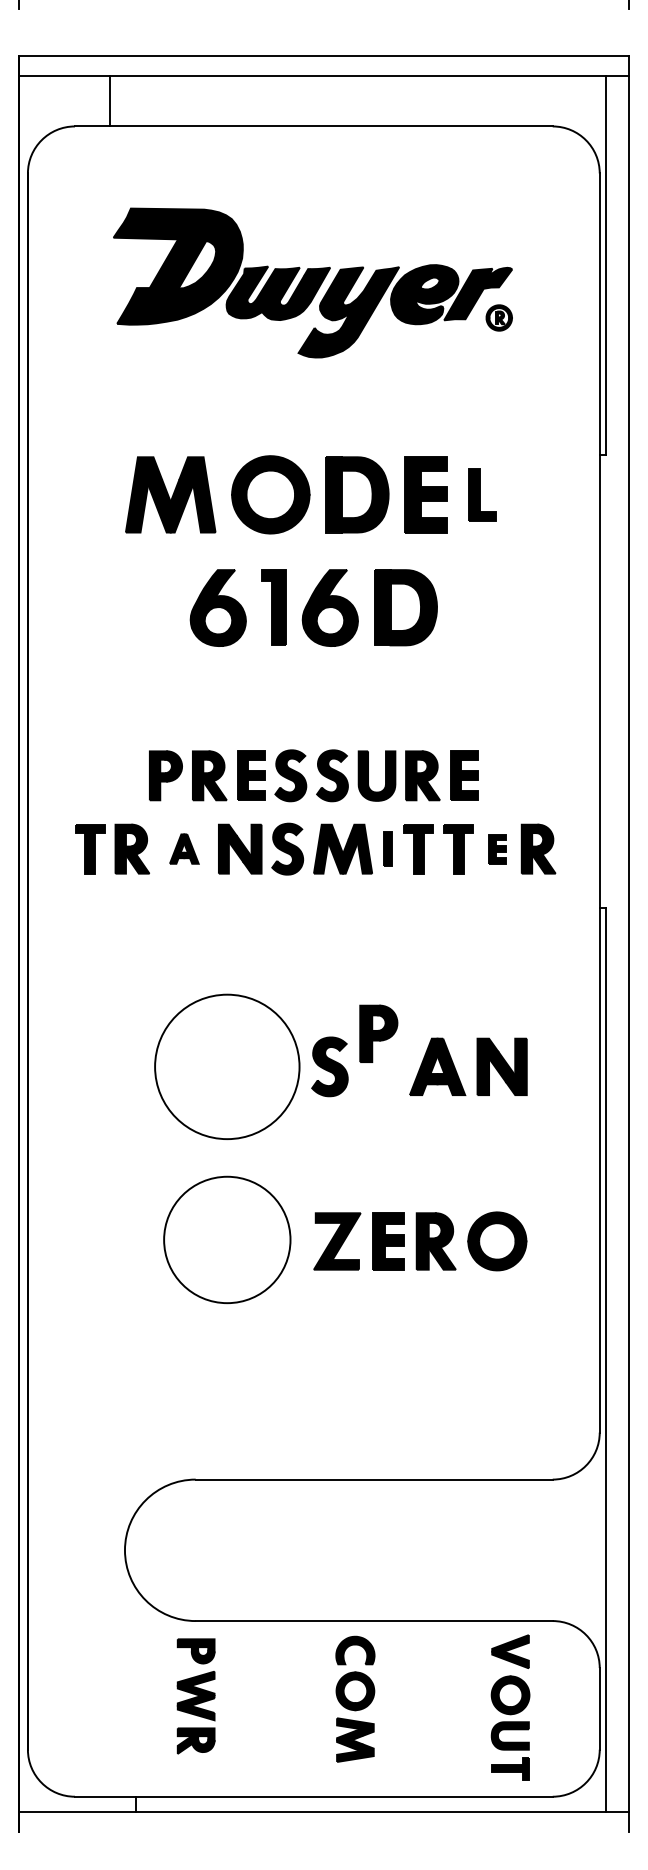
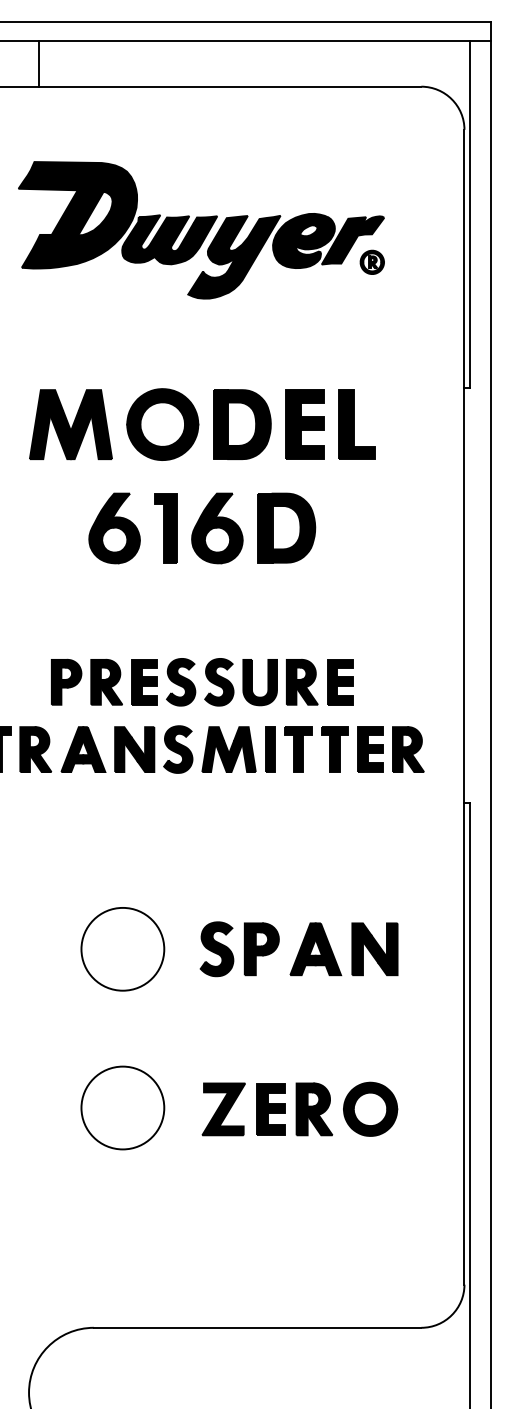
line: (109, 101) -> (38, 63), moved
part: (482, 494) -> (356, 424), size x1.43
part: (184, 848) -> (83, 748), size x1.67
part: (387, 849) -> (269, 749), size x1.43
part: (497, 849) -> (370, 749), size x1.67
part: (378, 1033) -> (261, 948), moved
circle: (227, 1066) -> (123, 948), size x0.62
circle: (227, 1239) -> (123, 1107), size x0.71

